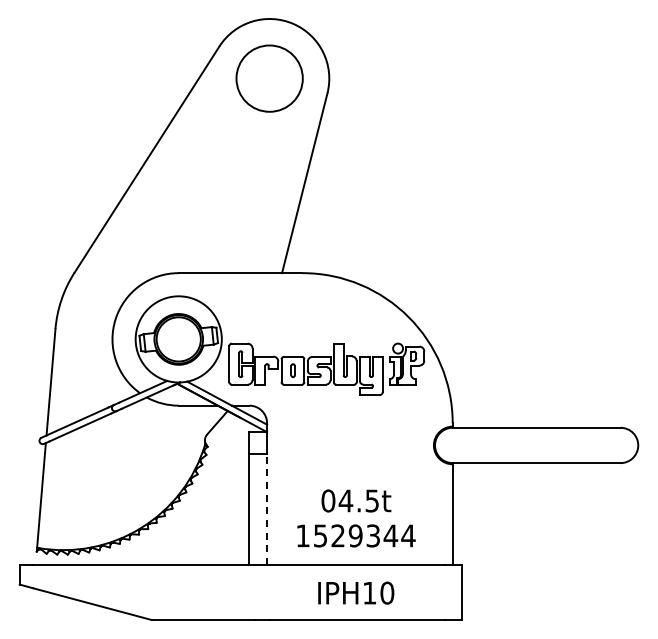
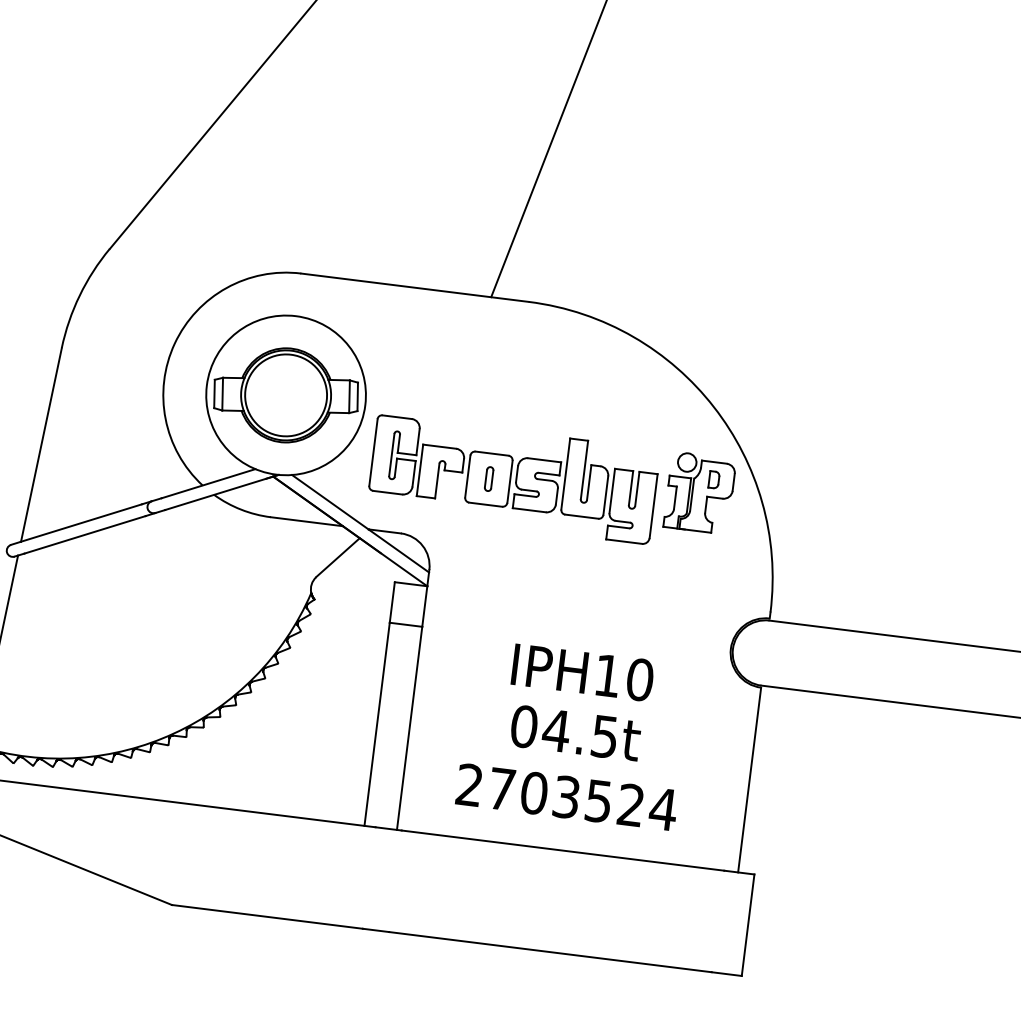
line: (267, 509) -> (410, 728), dashed -> solid
text: (347, 535) -> (551, 794), 1529344 -> 2703524
text: (356, 592) -> (583, 671), moved

